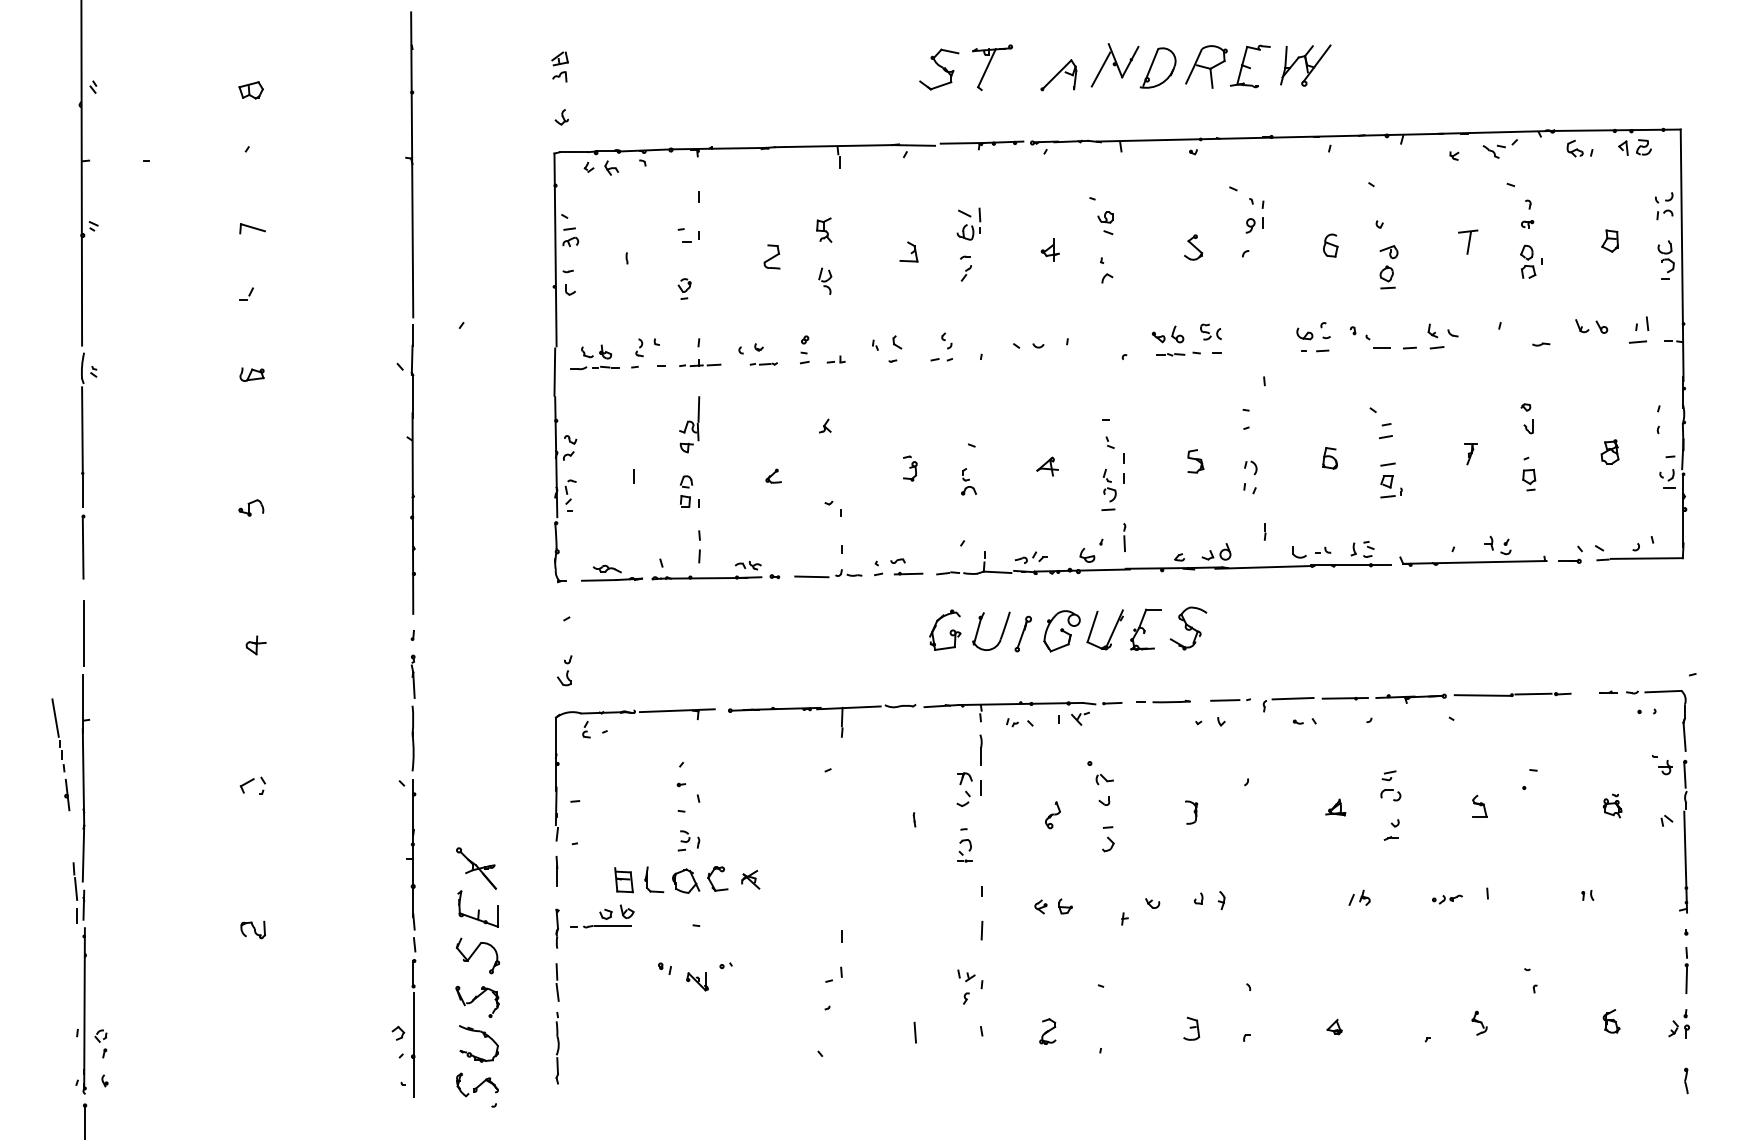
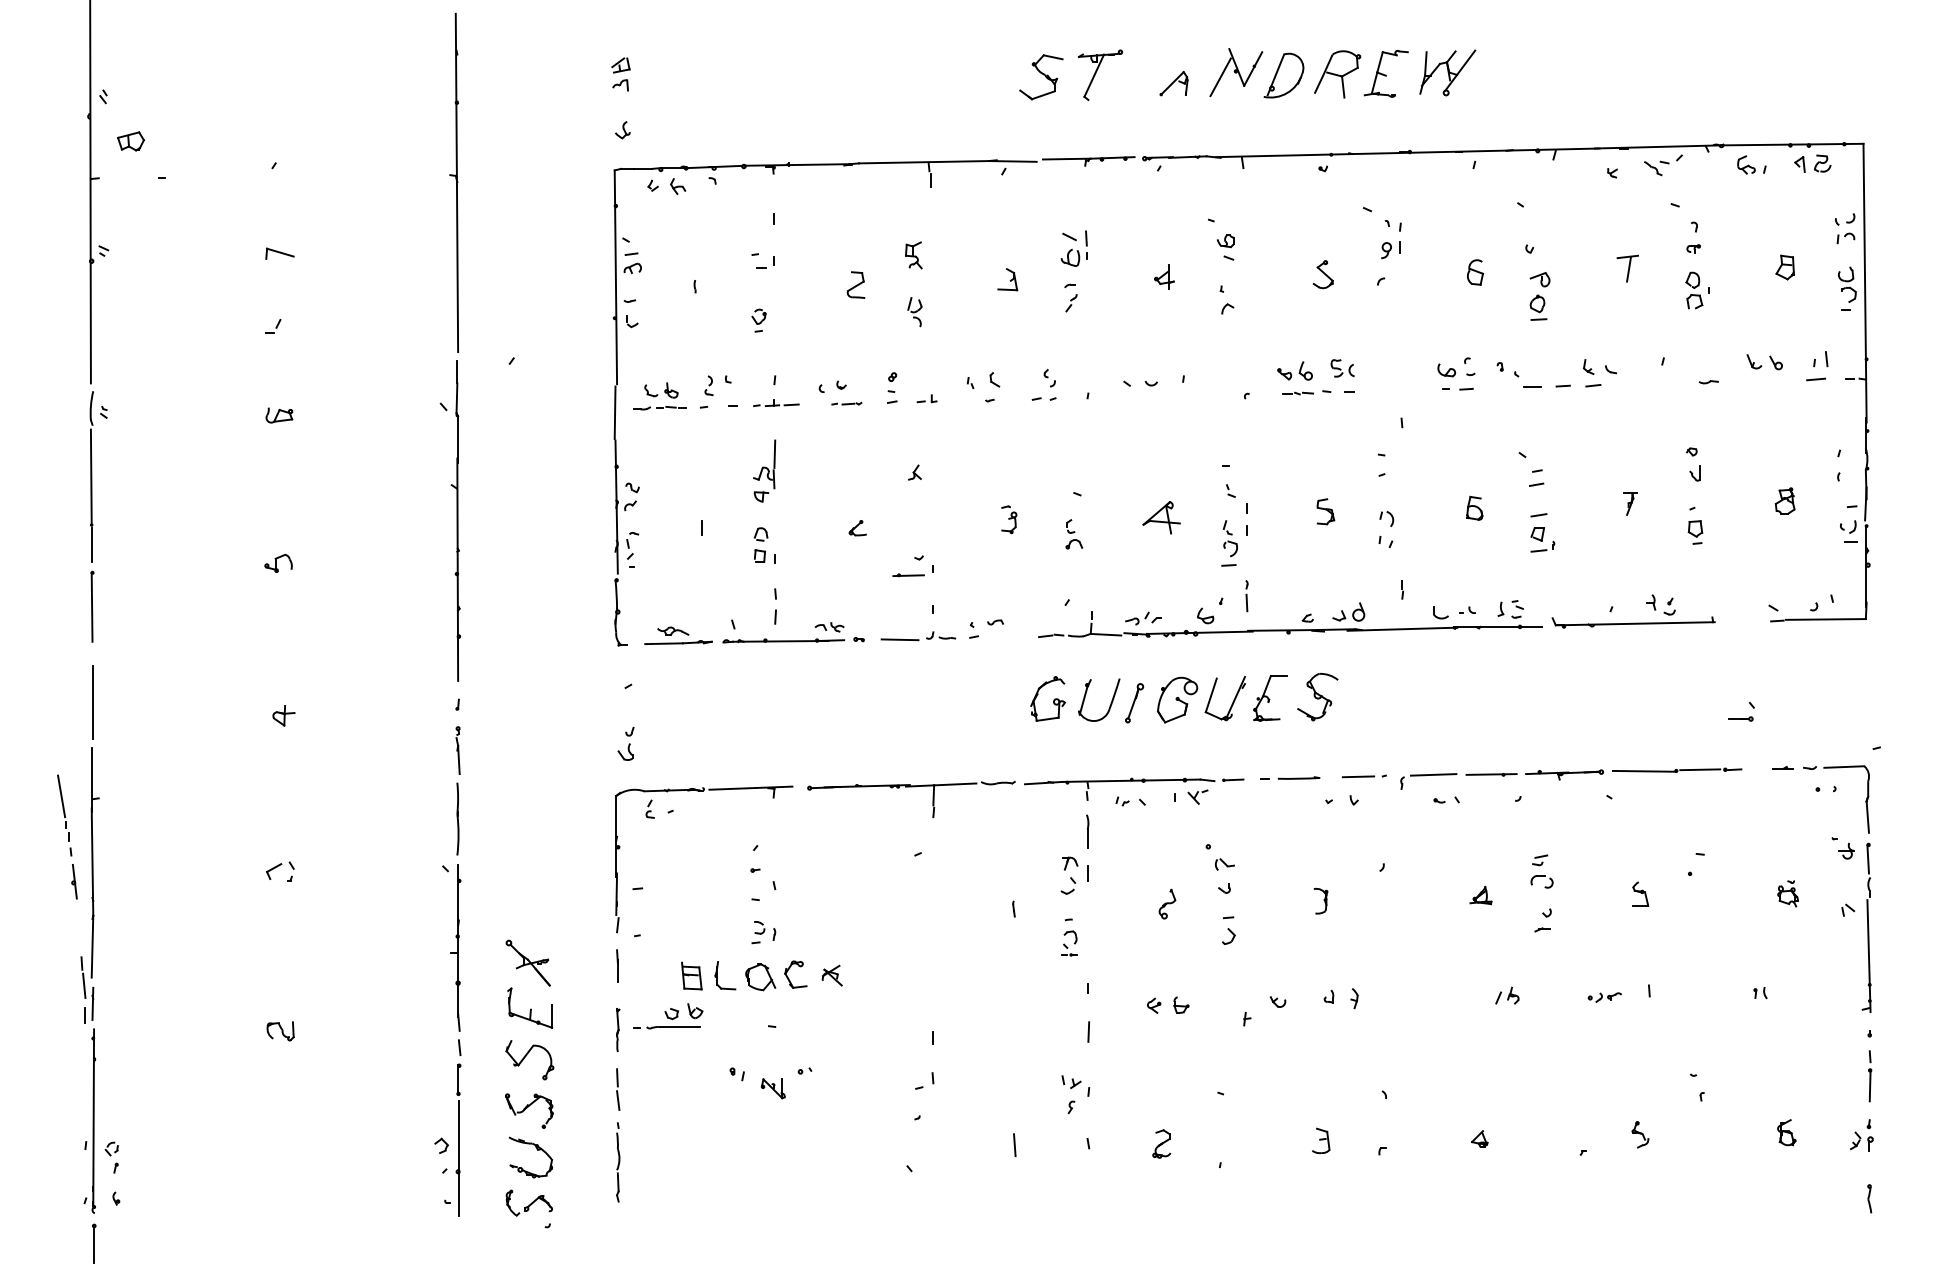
part: (1058, 75) -> (1173, 83), size x0.7
part: (250, 90) -> (130, 141), moved
part: (1047, 466) -> (1161, 517), size x1.6
part: (1570, 554) -> (1741, 711), moved
line: (908, 573) -> (908, 575), moved

